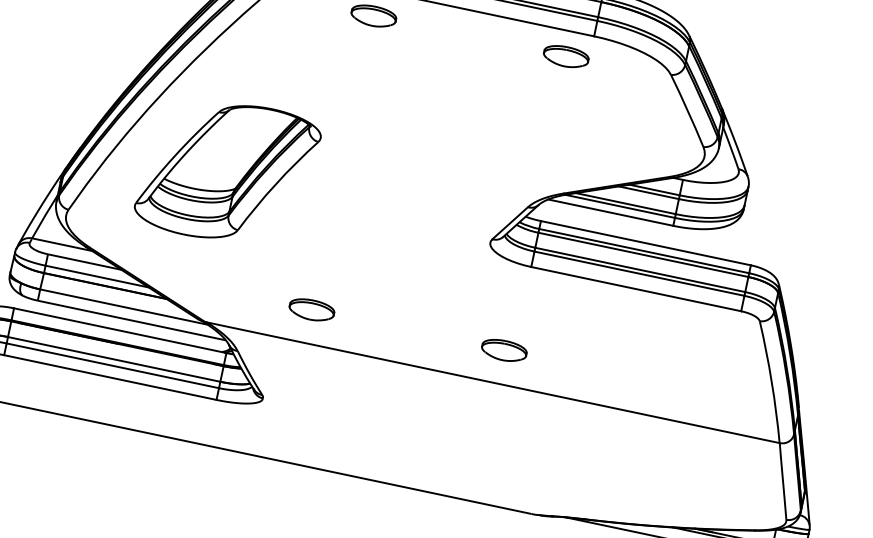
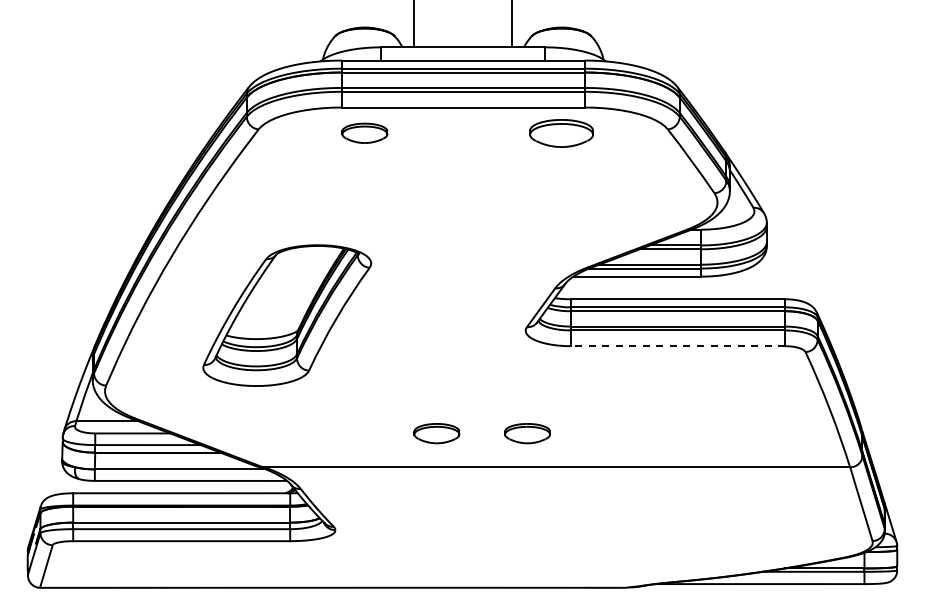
part: (566, 55) -> (561, 132), size x1.4
part: (228, 171) -> (287, 315), moved
line: (635, 289) -> (677, 346), solid -> dashed
part: (311, 309) -> (436, 433), moved
part: (504, 350) -> (527, 433), moved

